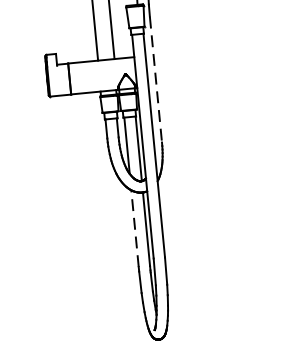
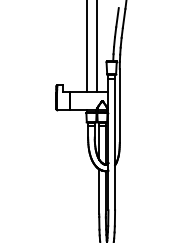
line: (155, 80) -> (119, 106), dashed -> solid
line: (135, 228) -> (99, 191), dashed -> solid

